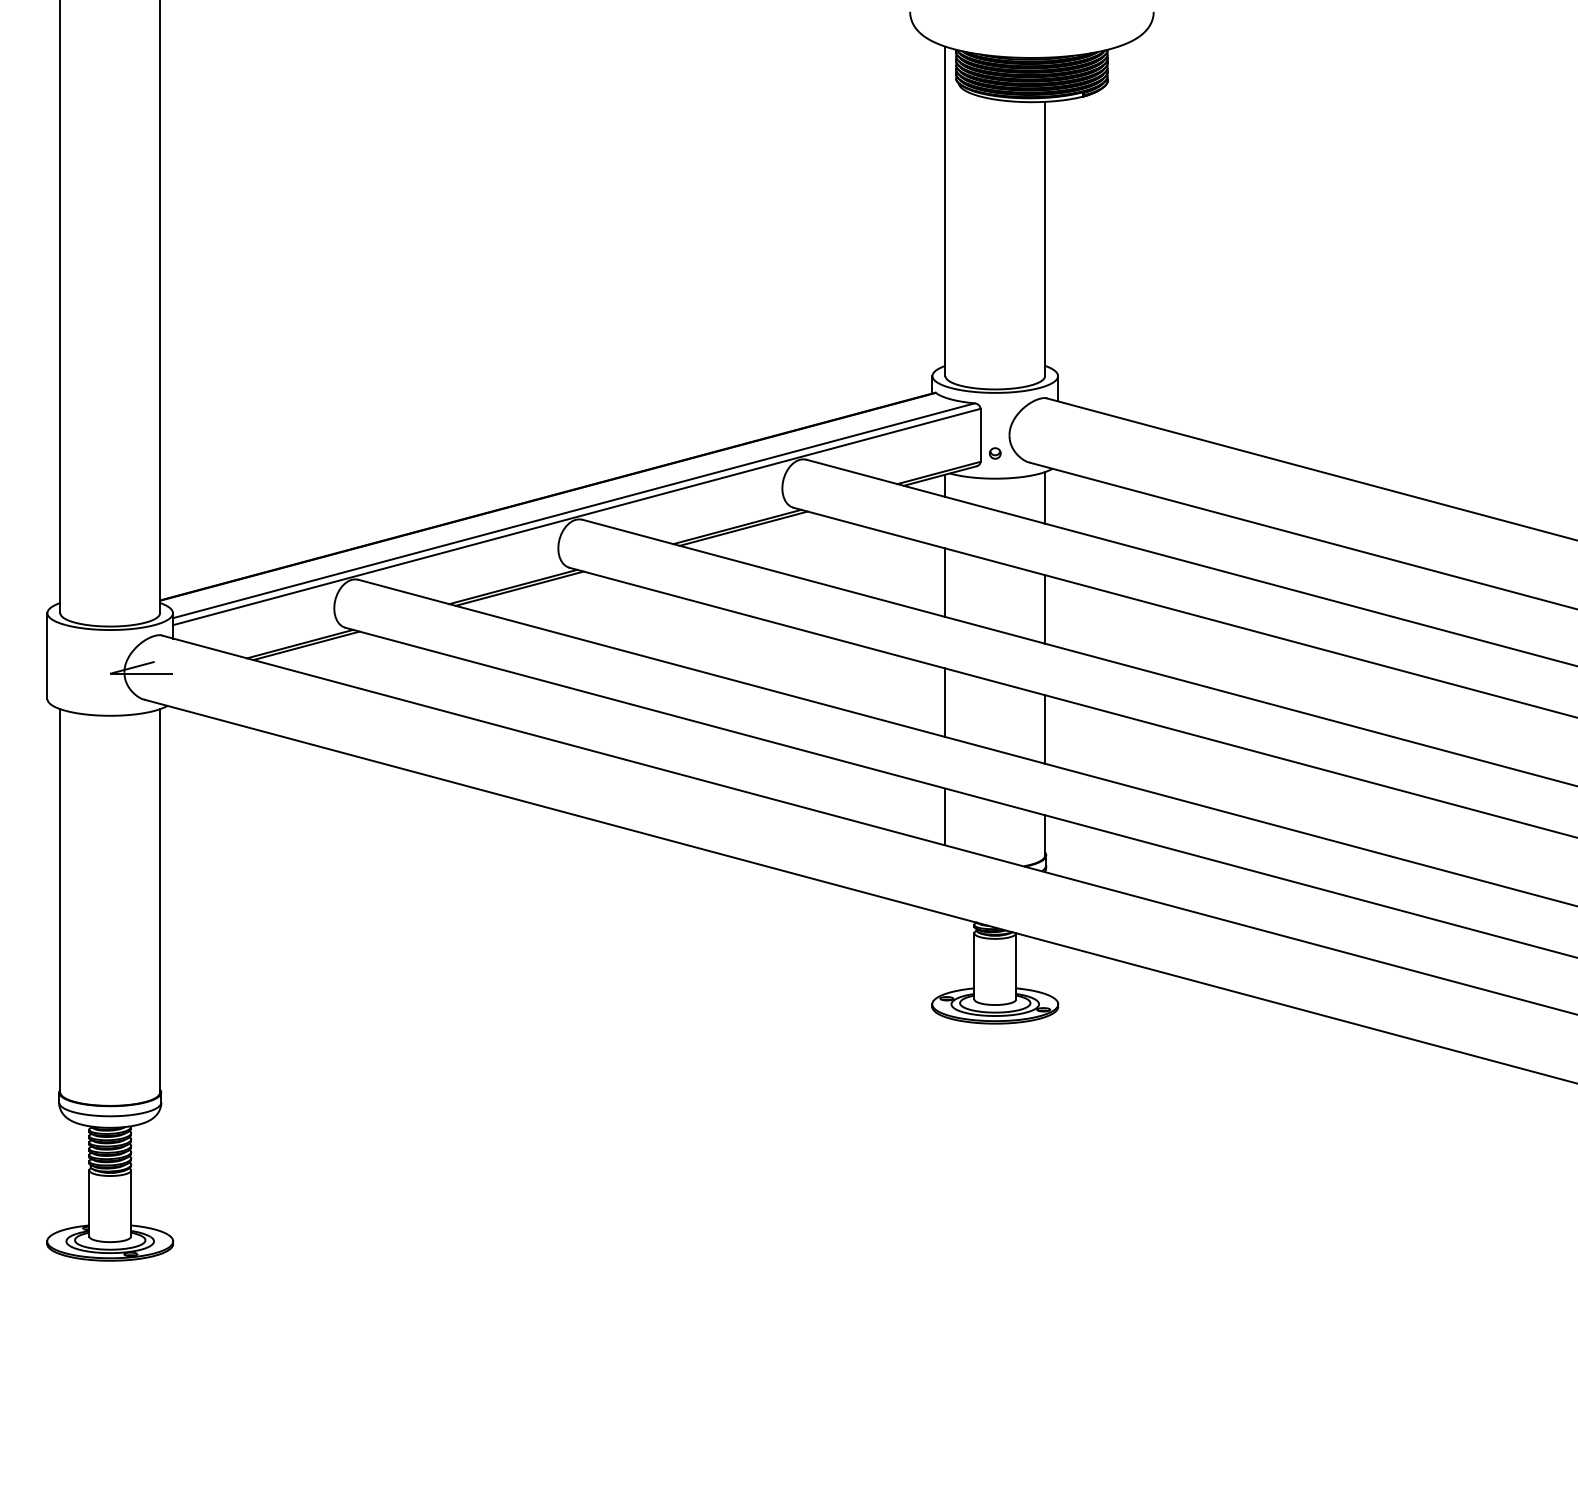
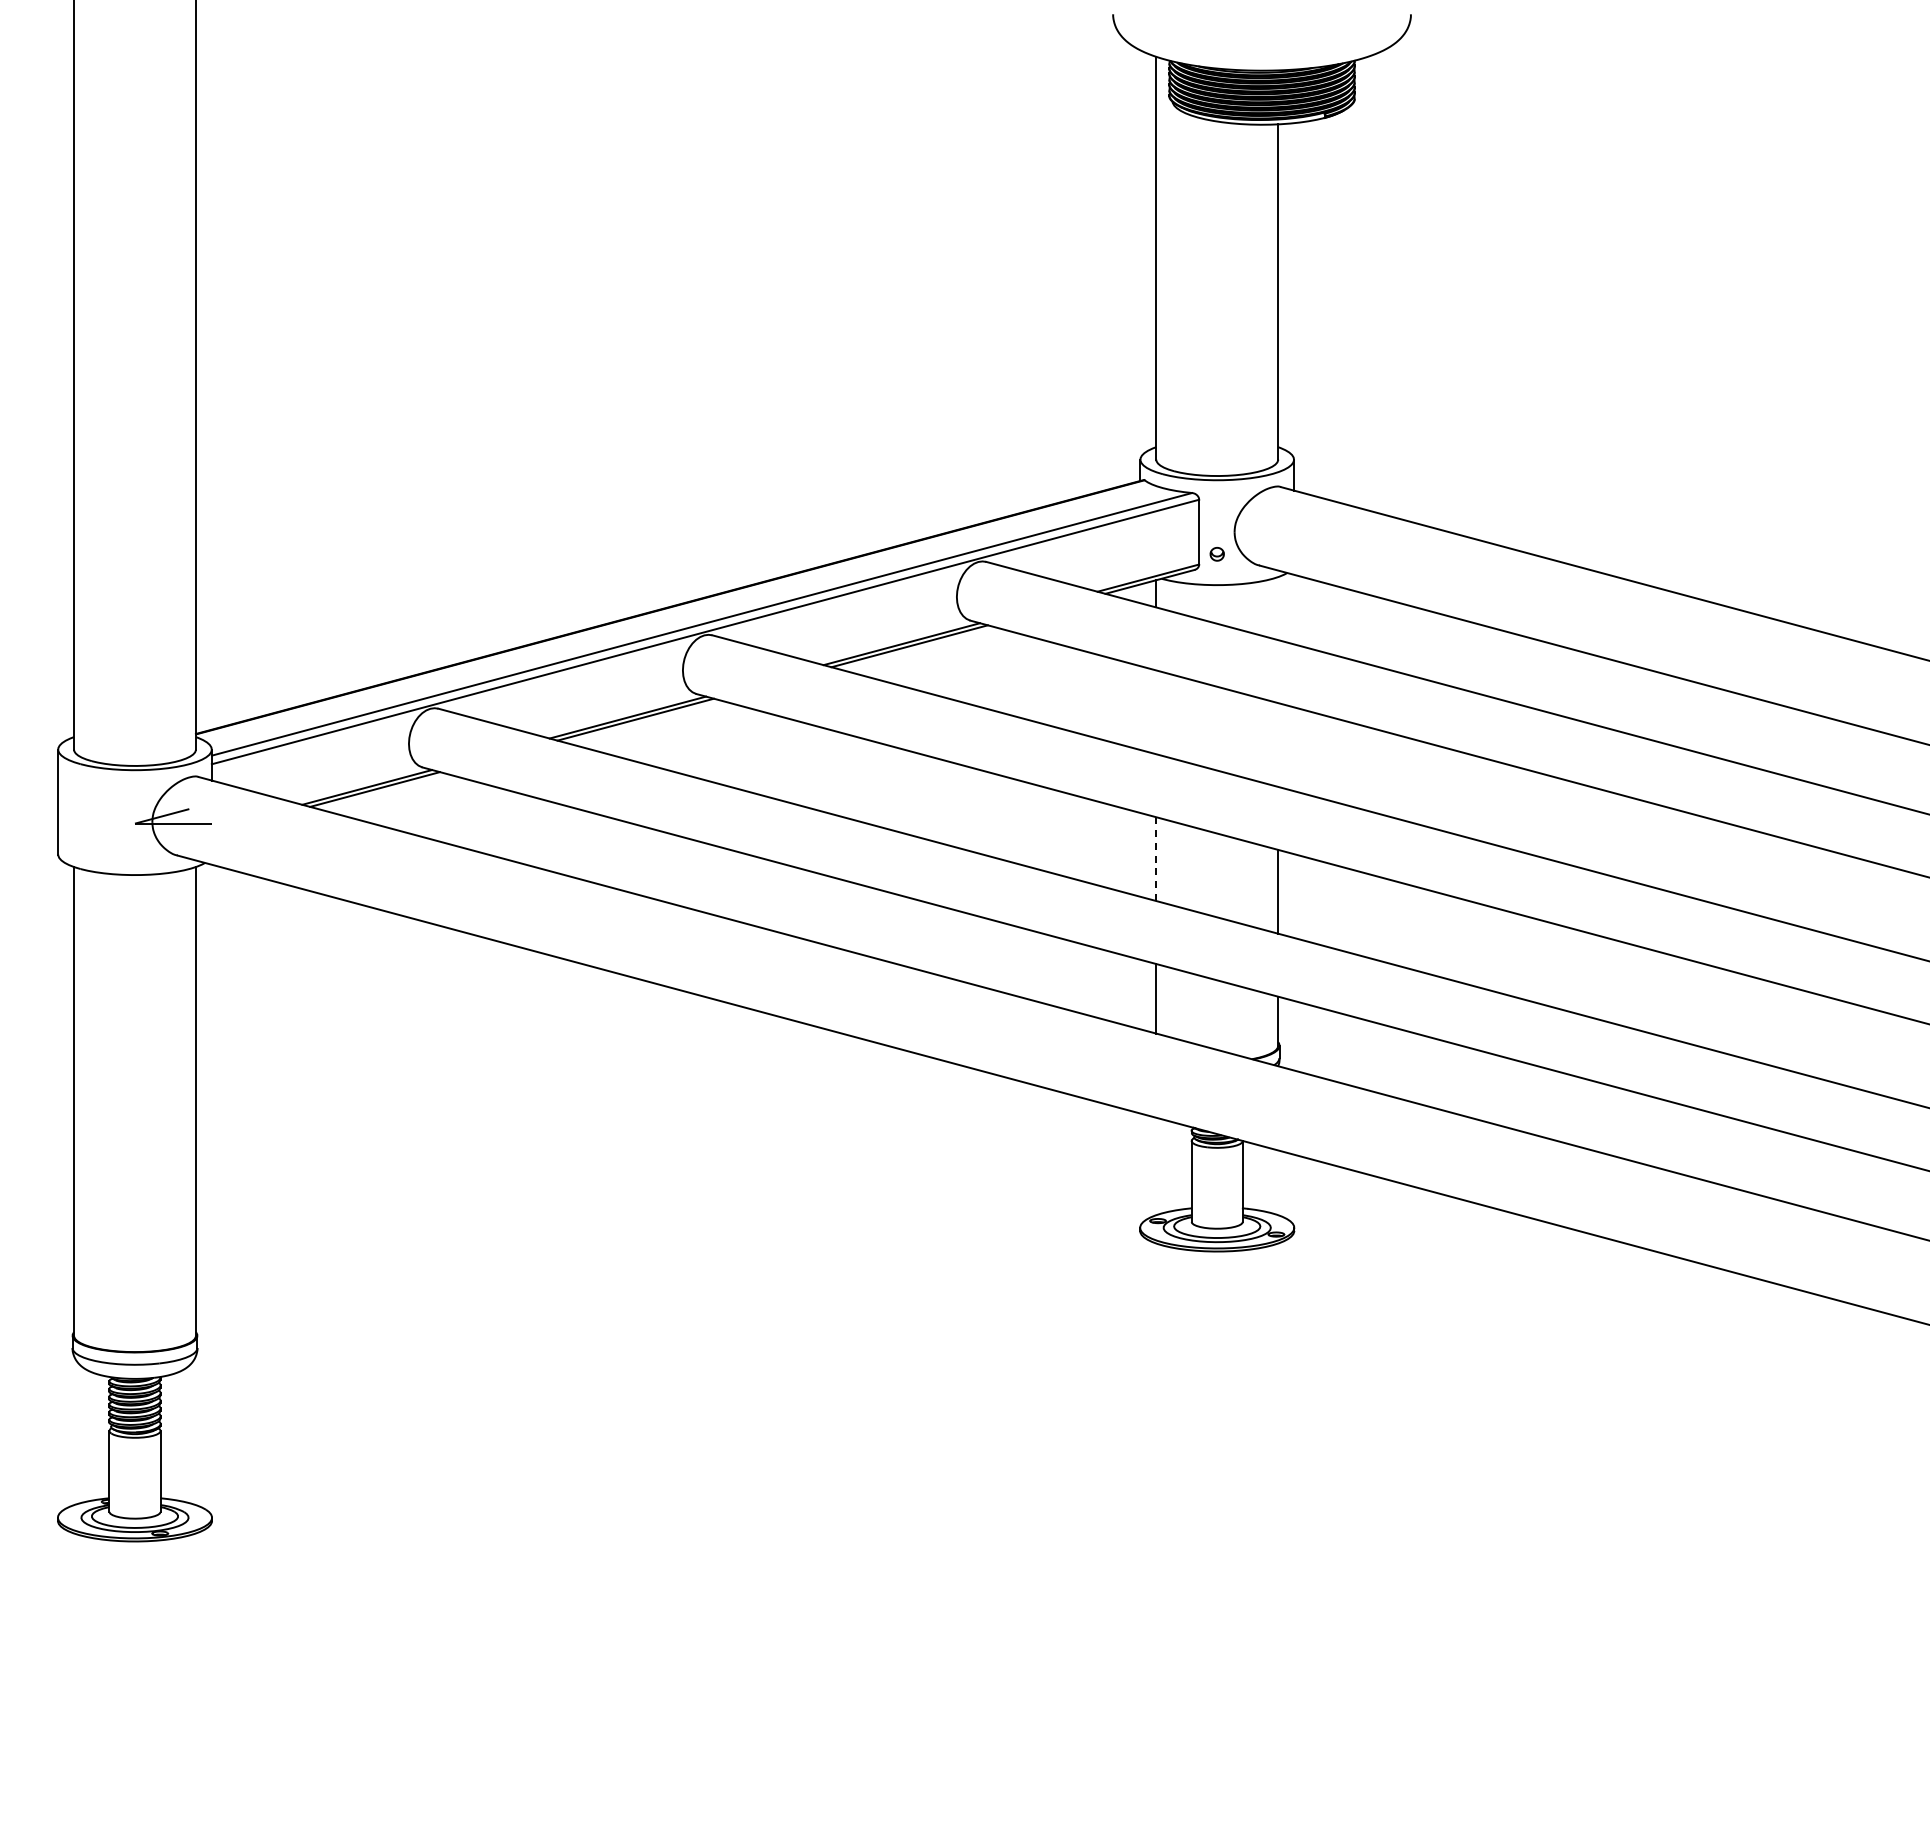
line: (1045, 497) -> (1278, 608), removed
line: (945, 582) -> (1156, 712), removed
line: (1045, 609) -> (1278, 744), removed
line: (945, 703) -> (1156, 859), solid -> dashed

